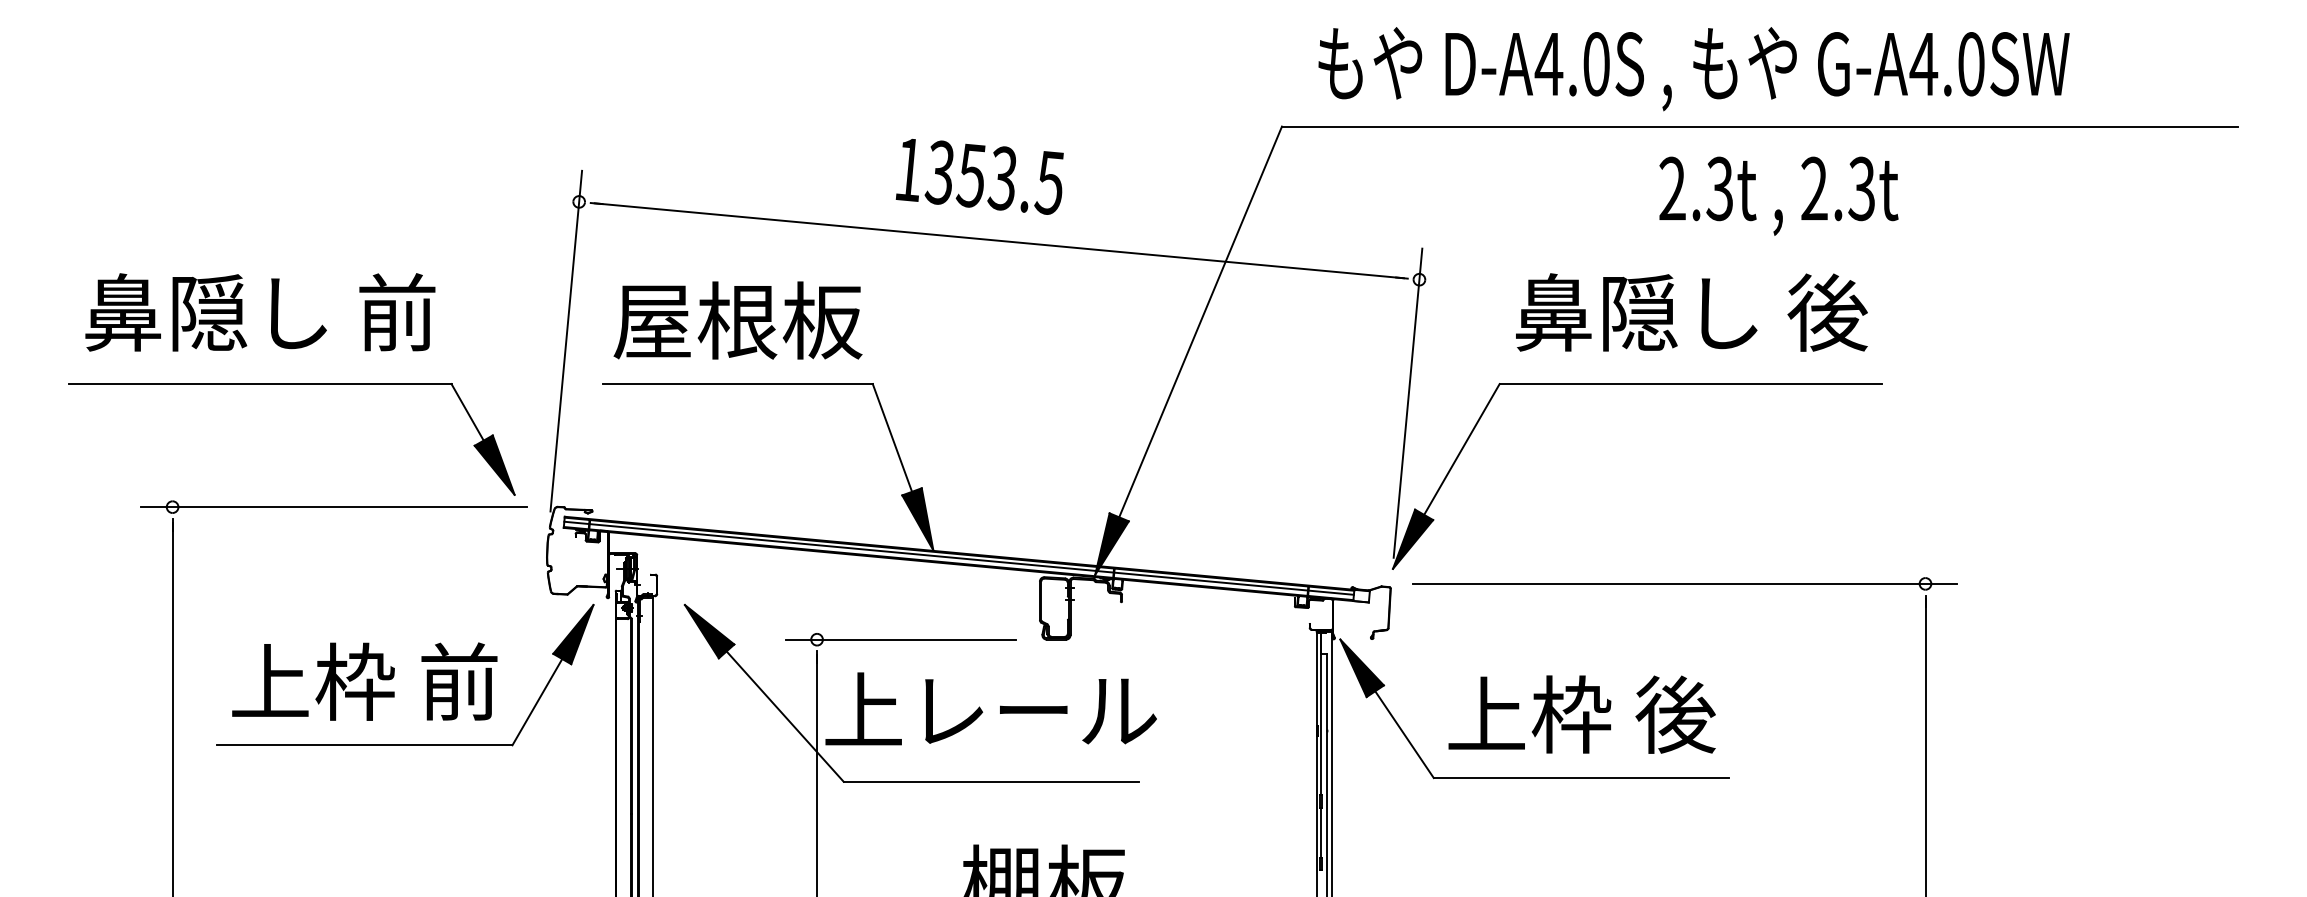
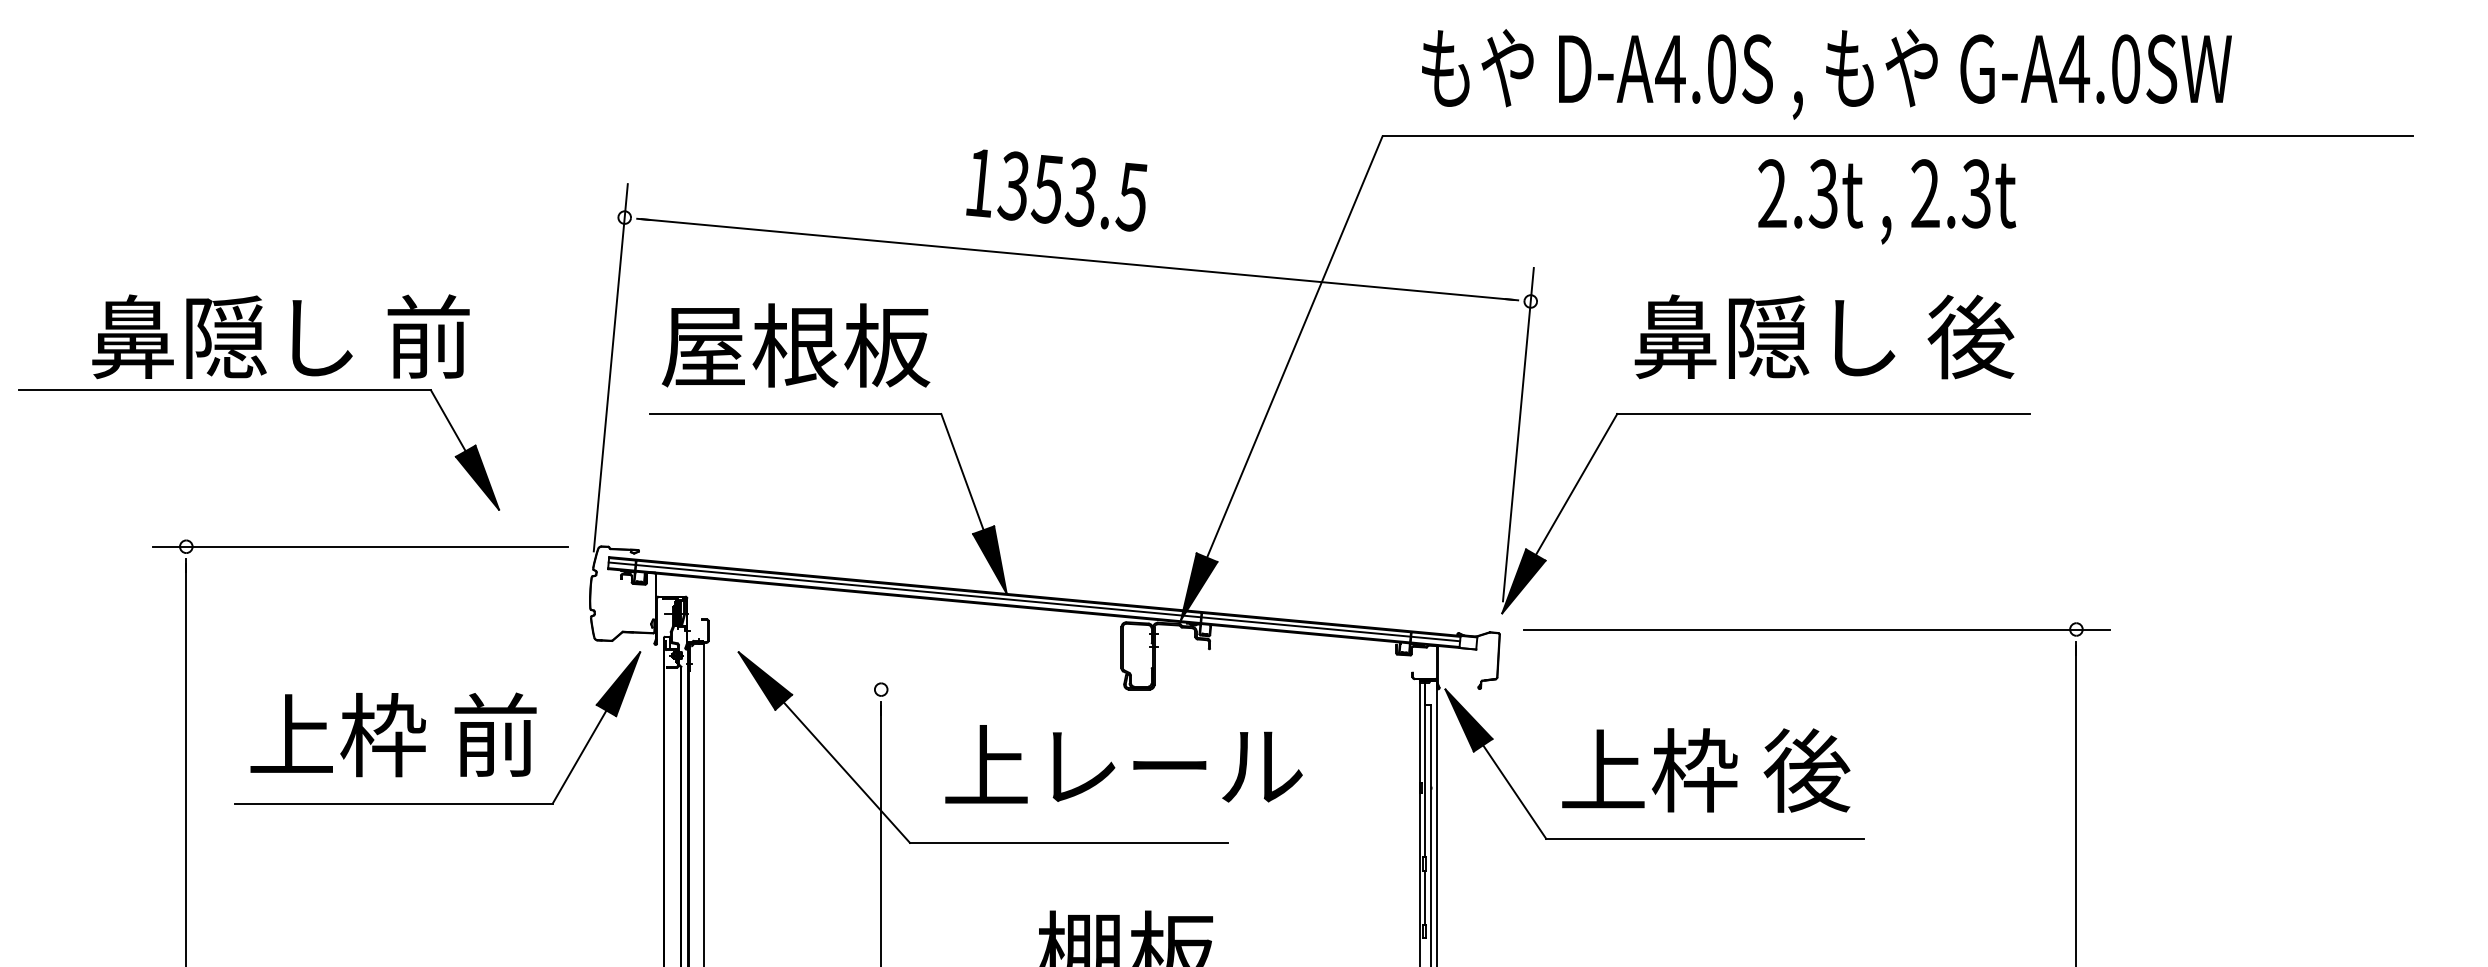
text: (1778, 195) -> (1886, 200), moved
part: (291, 384) -> (258, 390), moved
line: (900, 639) -> (971, 689), removed
text: (990, 708) -> (1123, 763), moved

